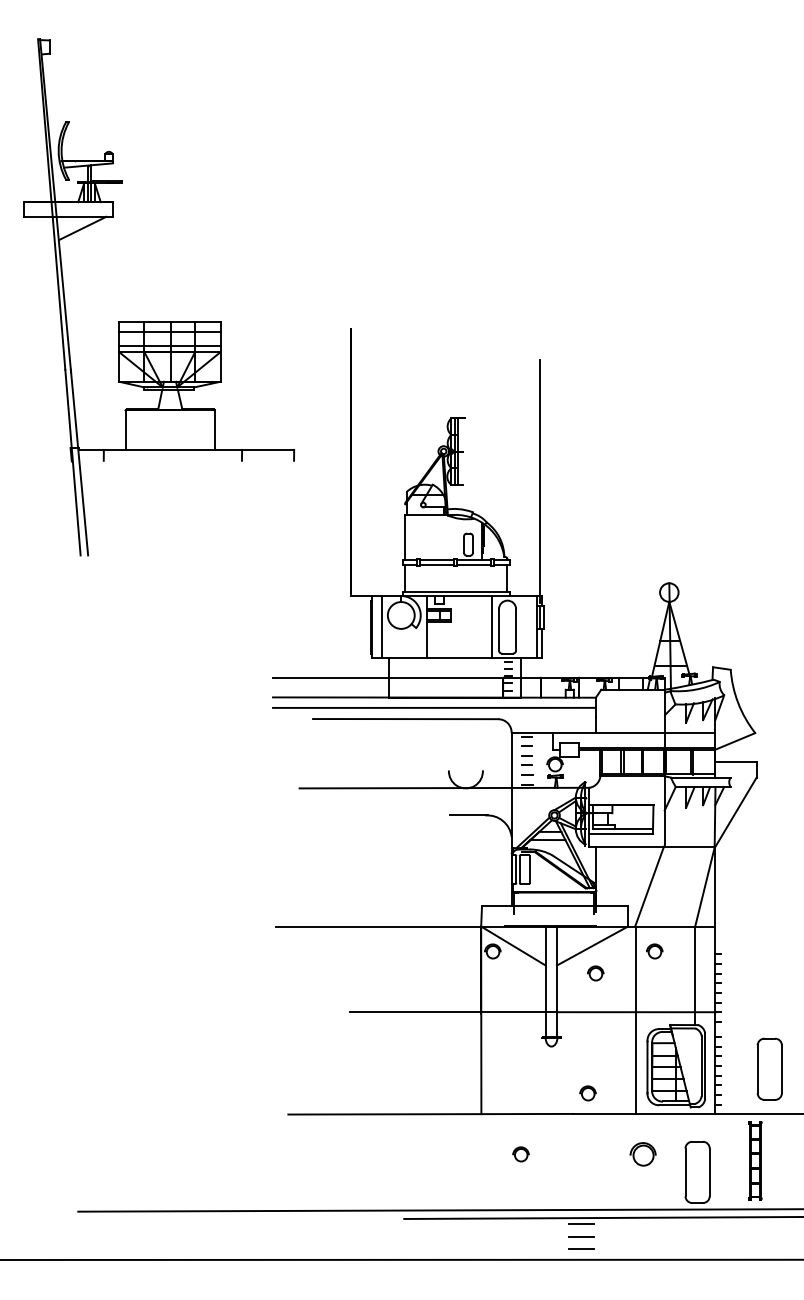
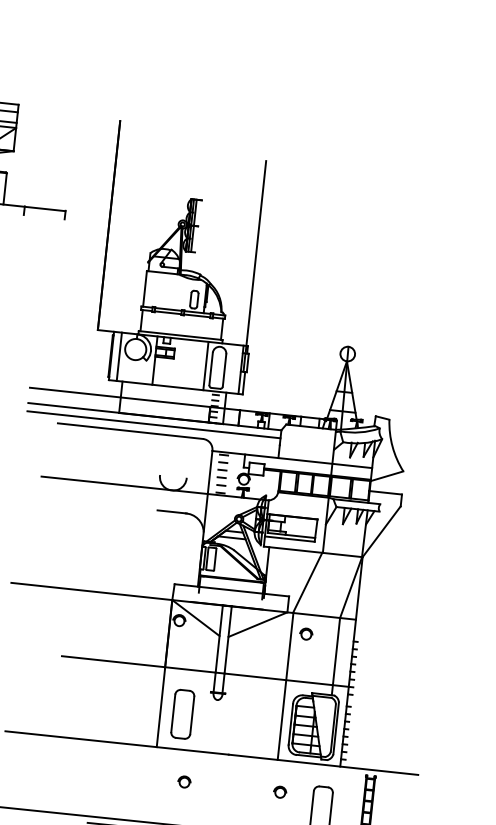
part: (595, 973) -> (257, 646), removed
part: (769, 1068) -> (182, 713), moved
part: (587, 1093) -> (241, 739), removed
part: (642, 1154) -> (279, 792), size x0.62

